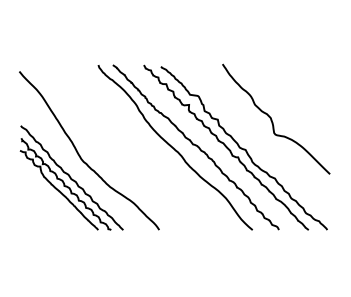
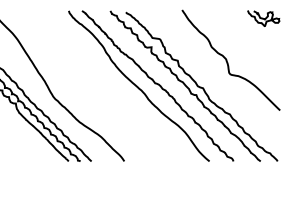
curve: (312, 73) -> (264, 18), added

